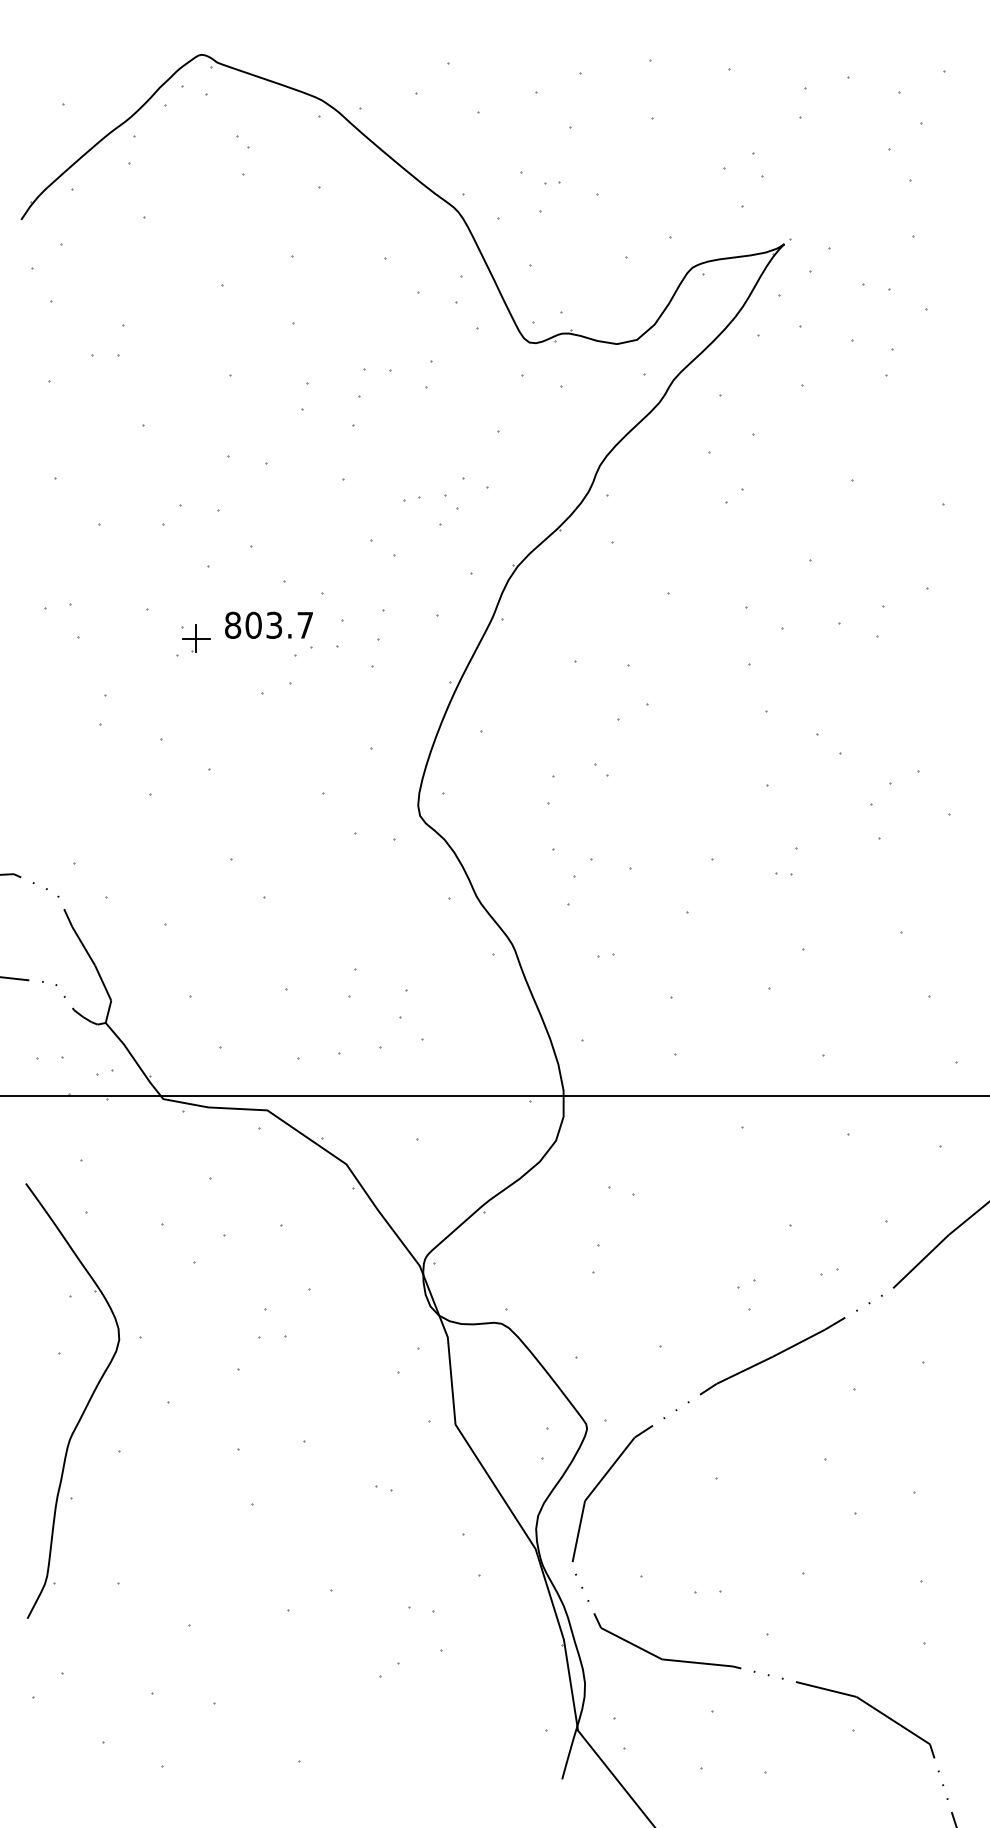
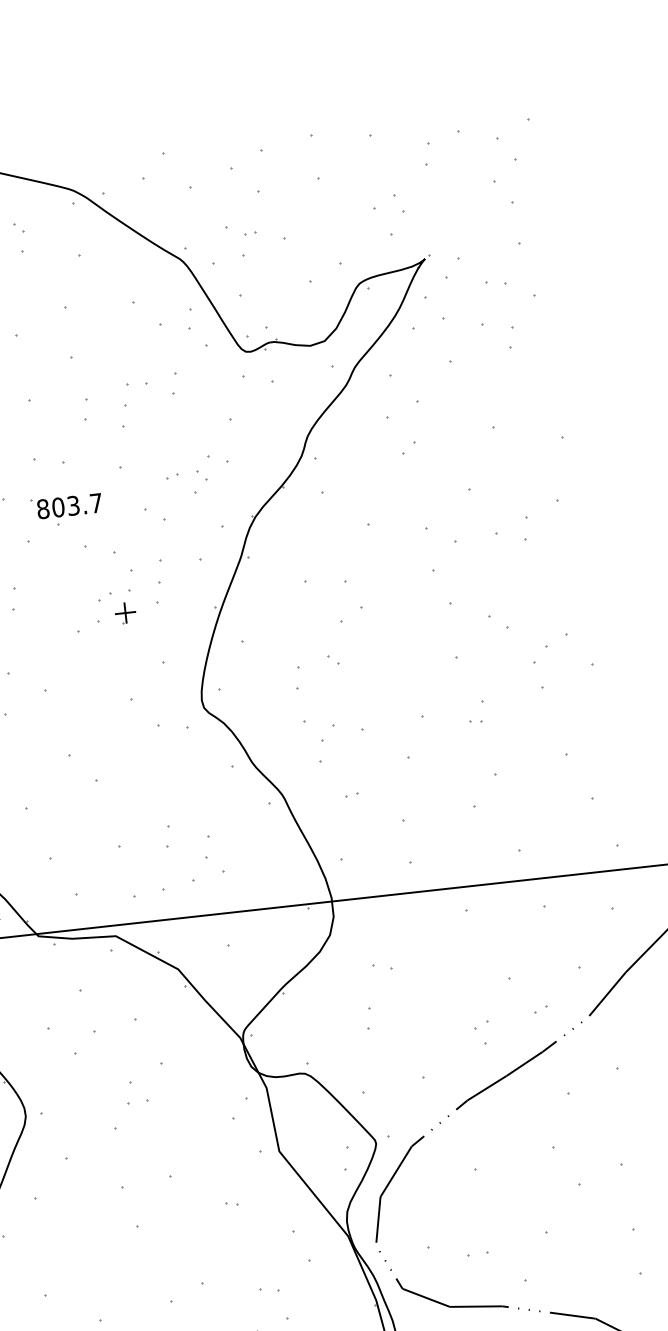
text: (268, 624) -> (69, 505), moved
part: (196, 638) -> (125, 613), moved

